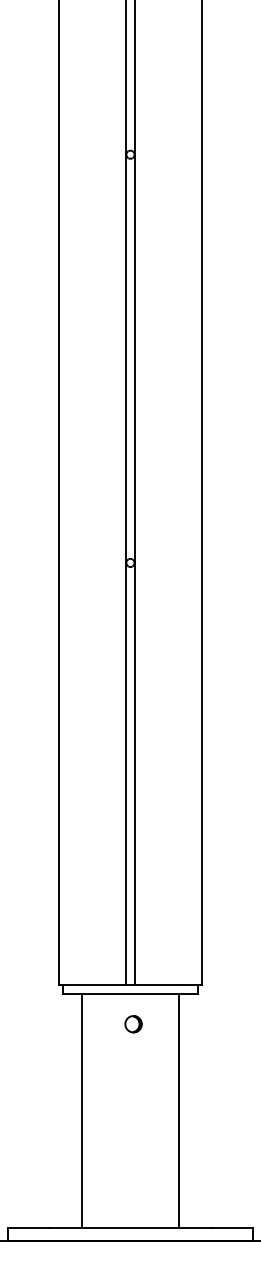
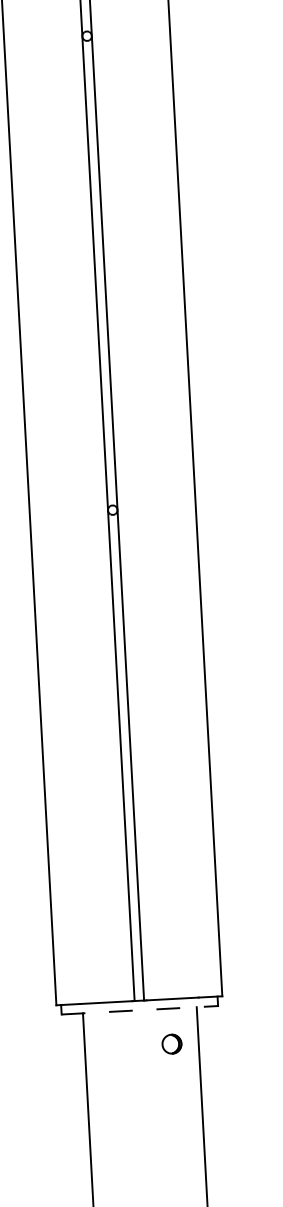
line: (130, 993) -> (139, 1010), solid -> dashed
part: (133, 1024) -> (172, 1044), moved

